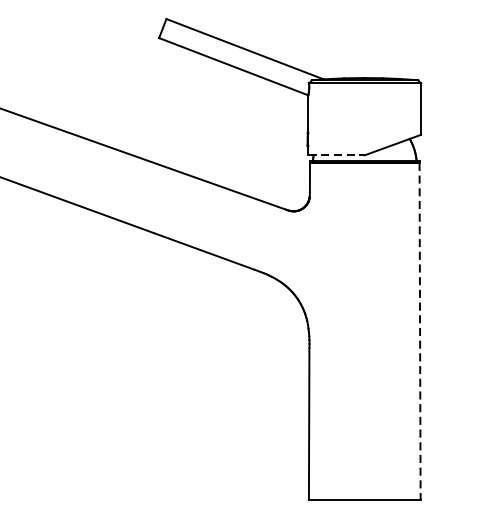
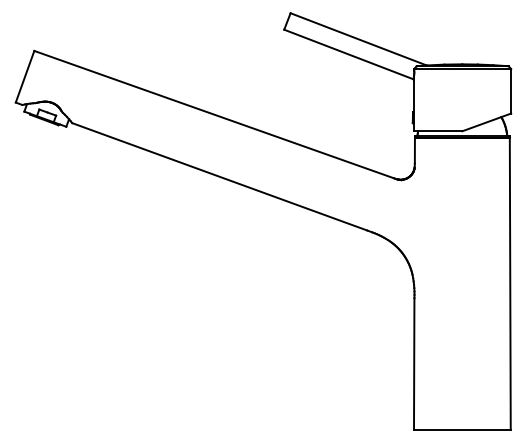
line: (337, 155) -> (438, 131), dashed -> solid
line: (420, 331) -> (510, 283), dashed -> solid

